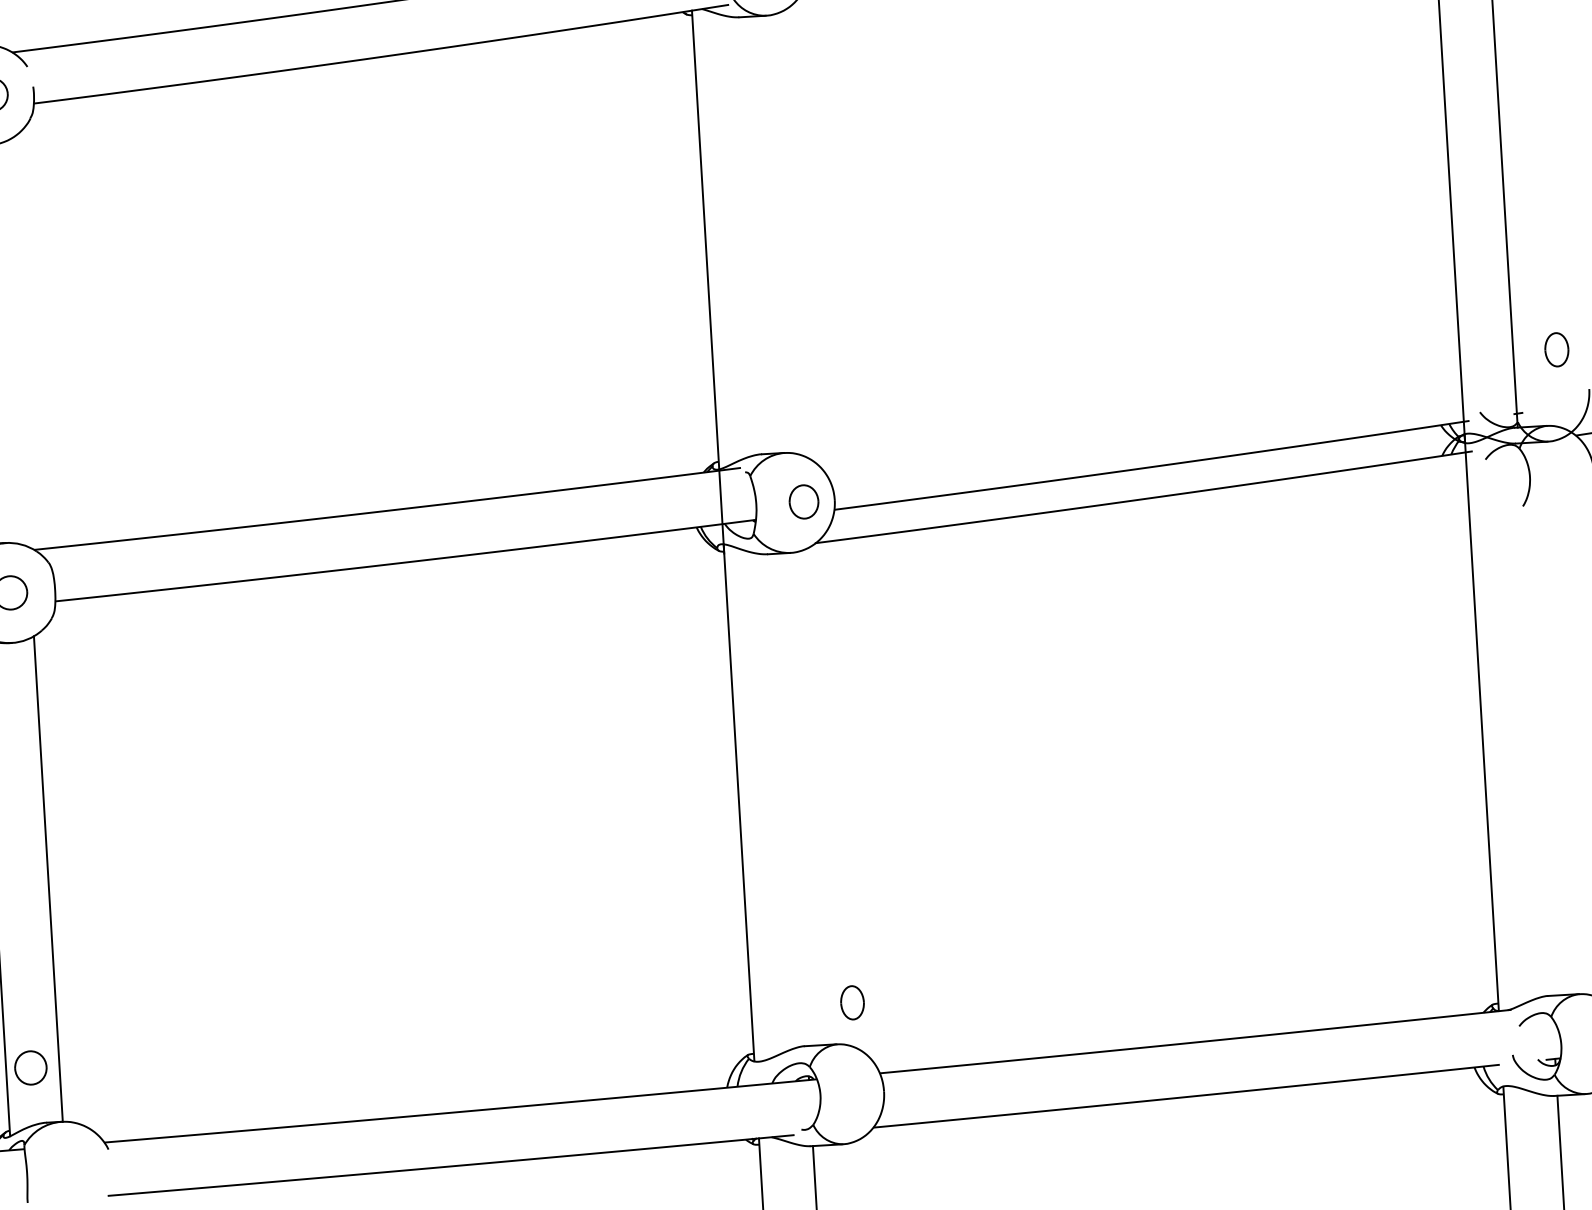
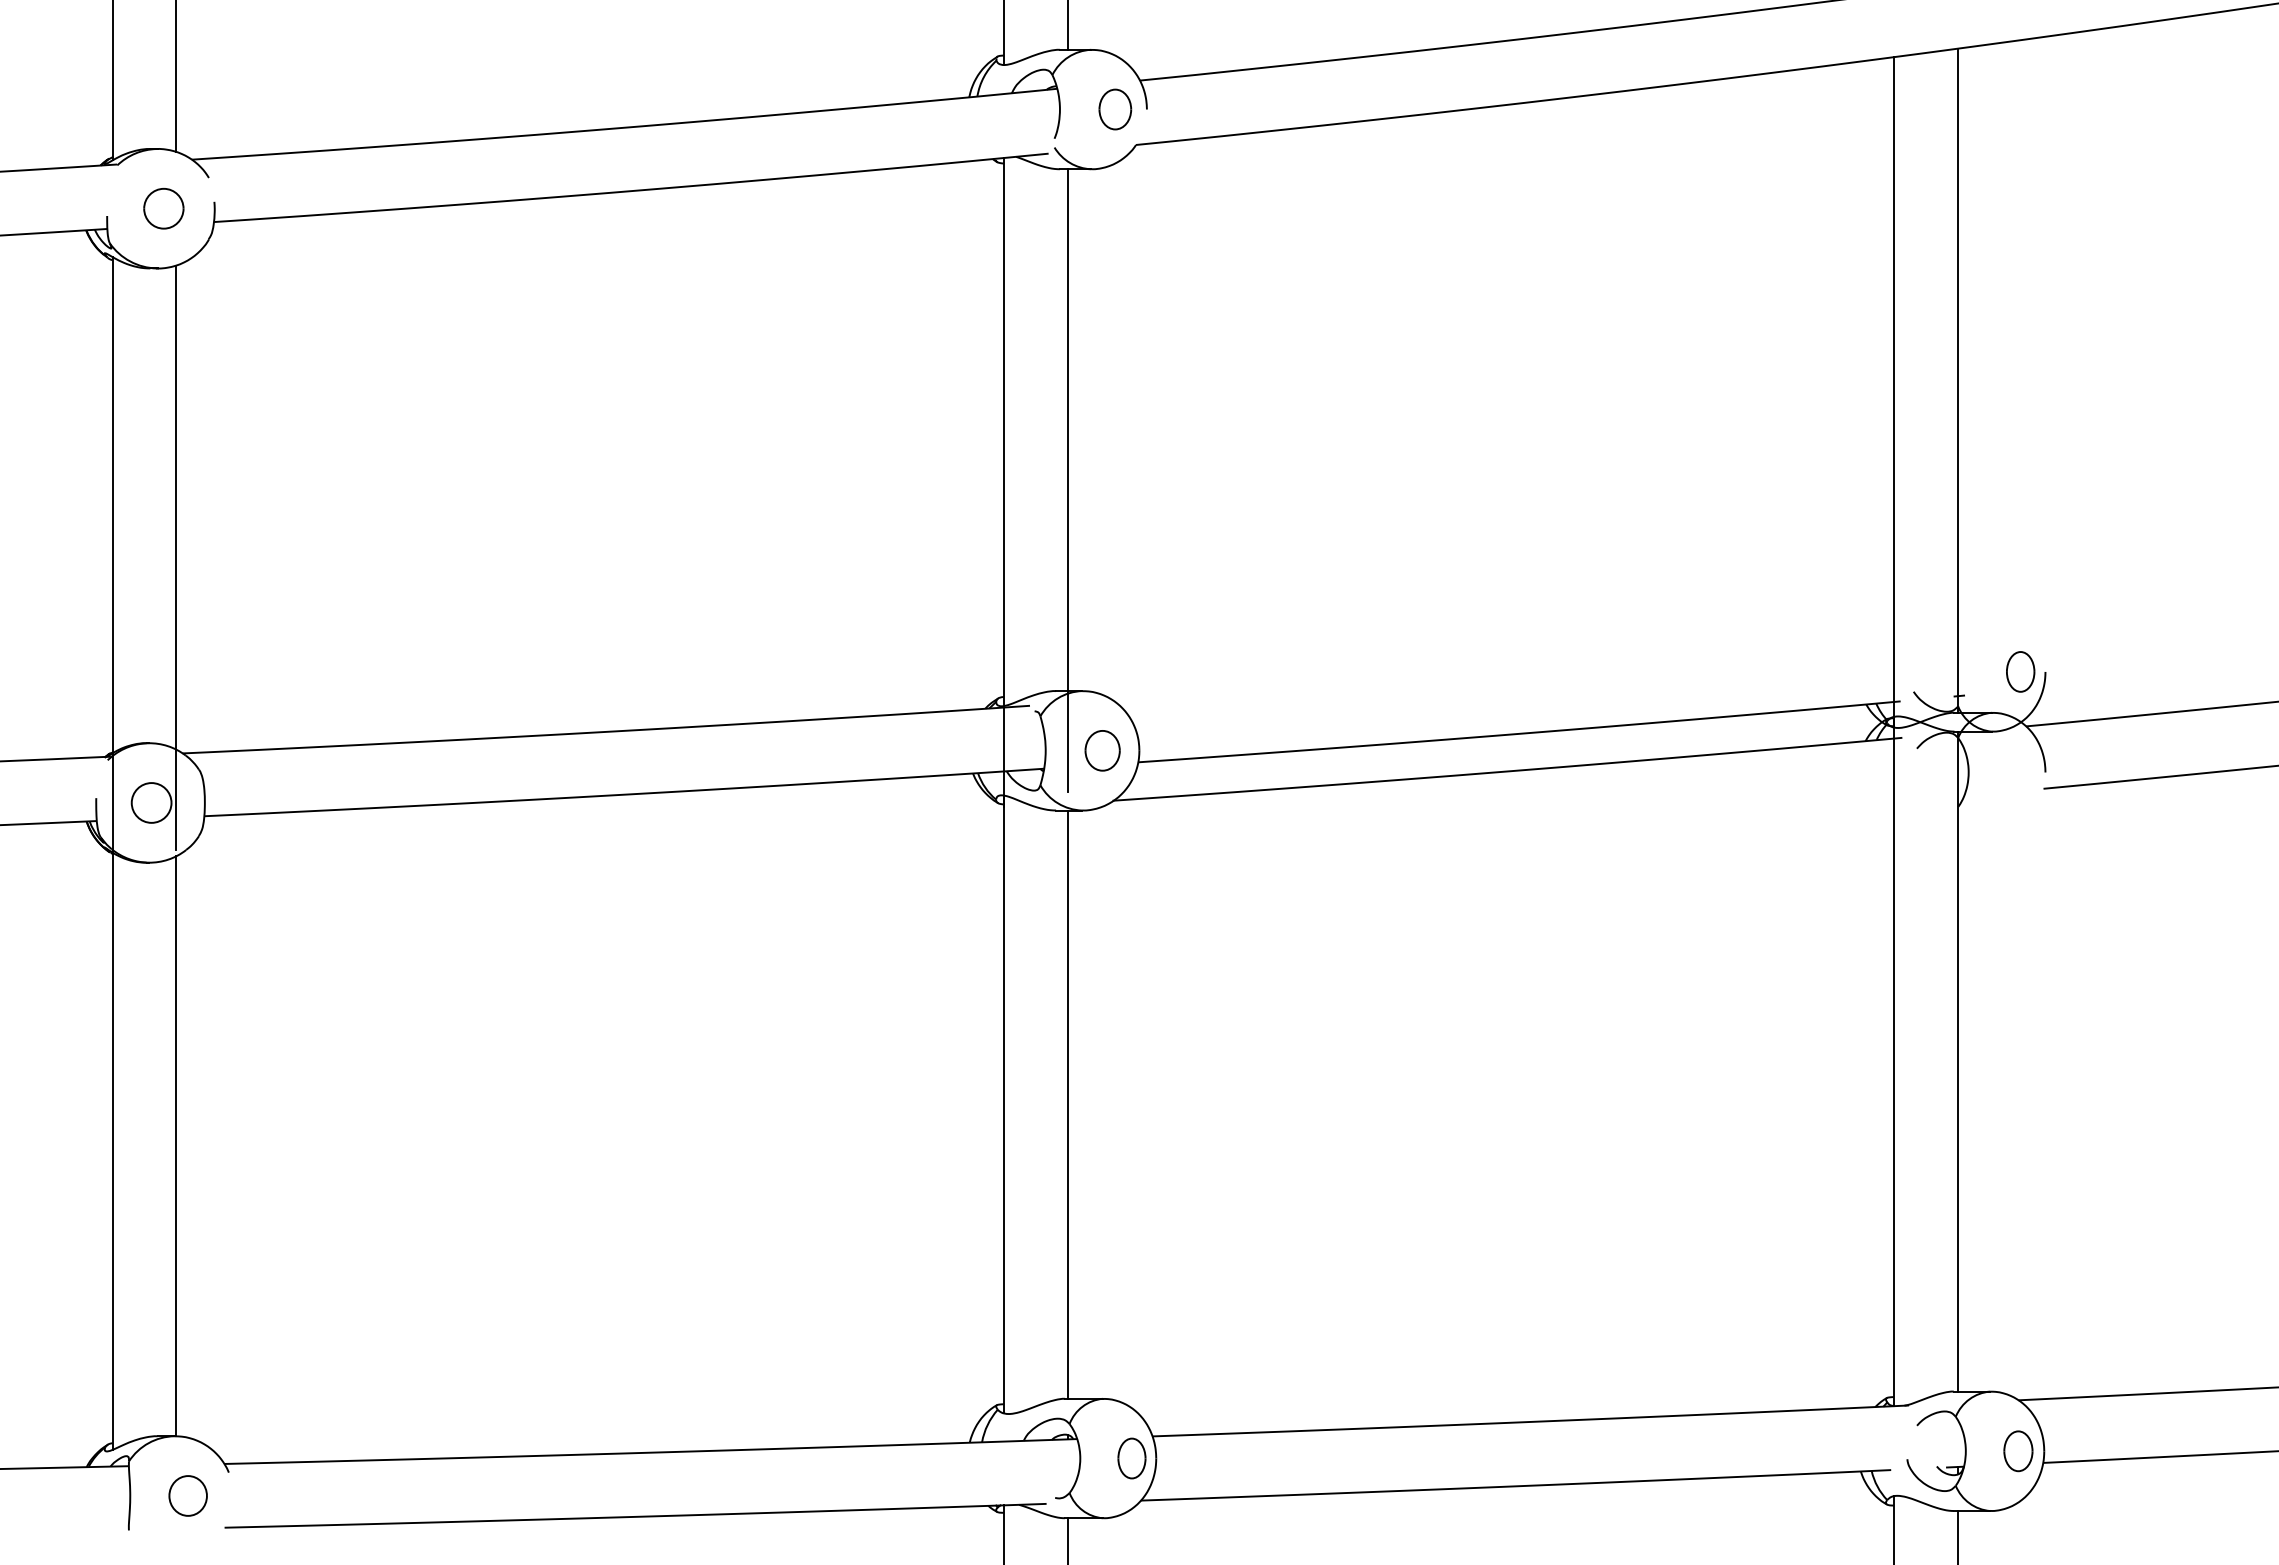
line: (761, 277) -> (1067, 480), added
part: (1556, 349) -> (2020, 671), moved
line: (19, 386) -> (176, 557), added
line: (1535, 719) -> (1957, 1061), added
line: (792, 799) -> (1067, 1104), added
part: (852, 1002) -> (1131, 1458), moved
part: (30, 1067) -> (187, 1495), moved

